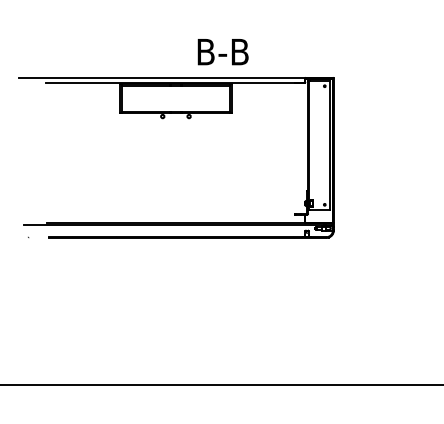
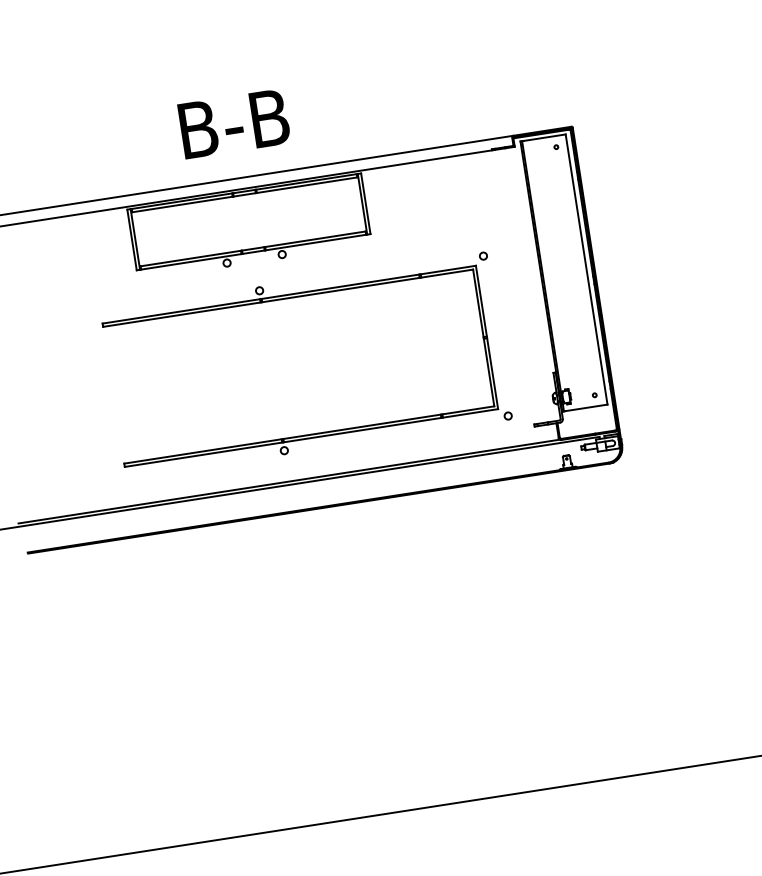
text: (222, 52) -> (232, 124), moved
part: (192, 137) -> (296, 297), added

